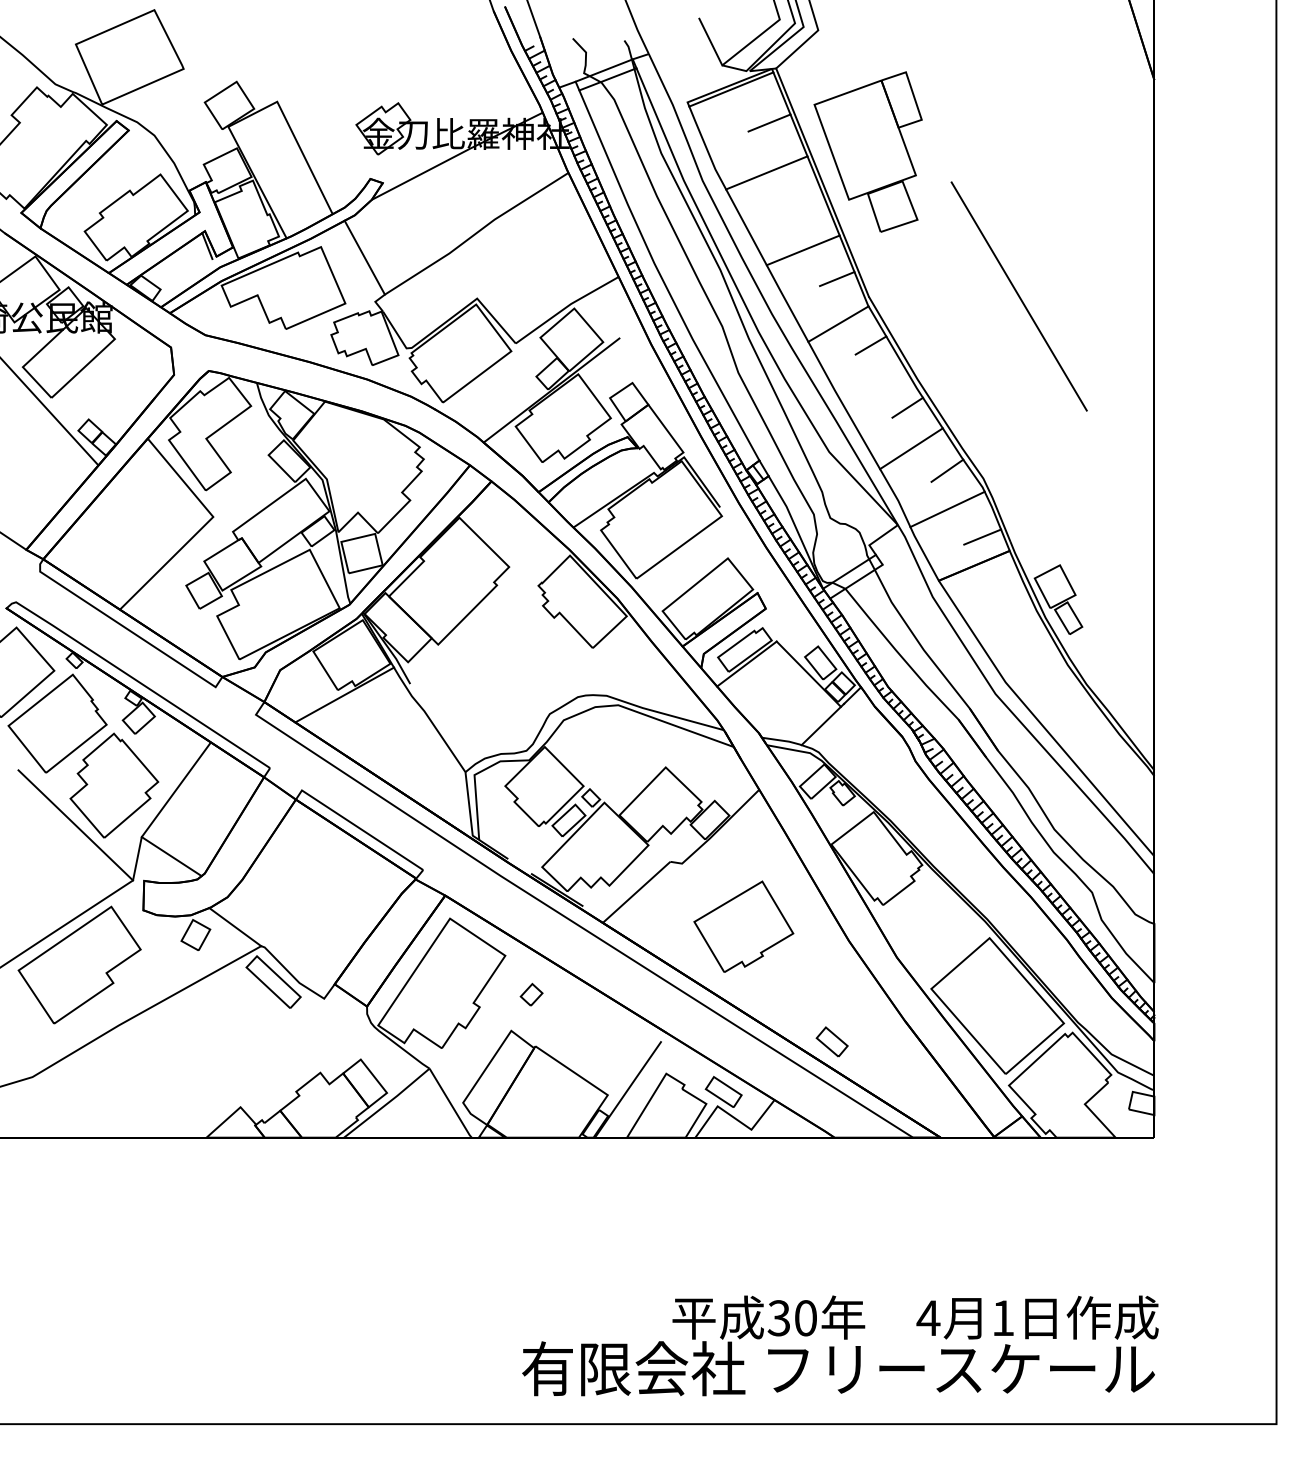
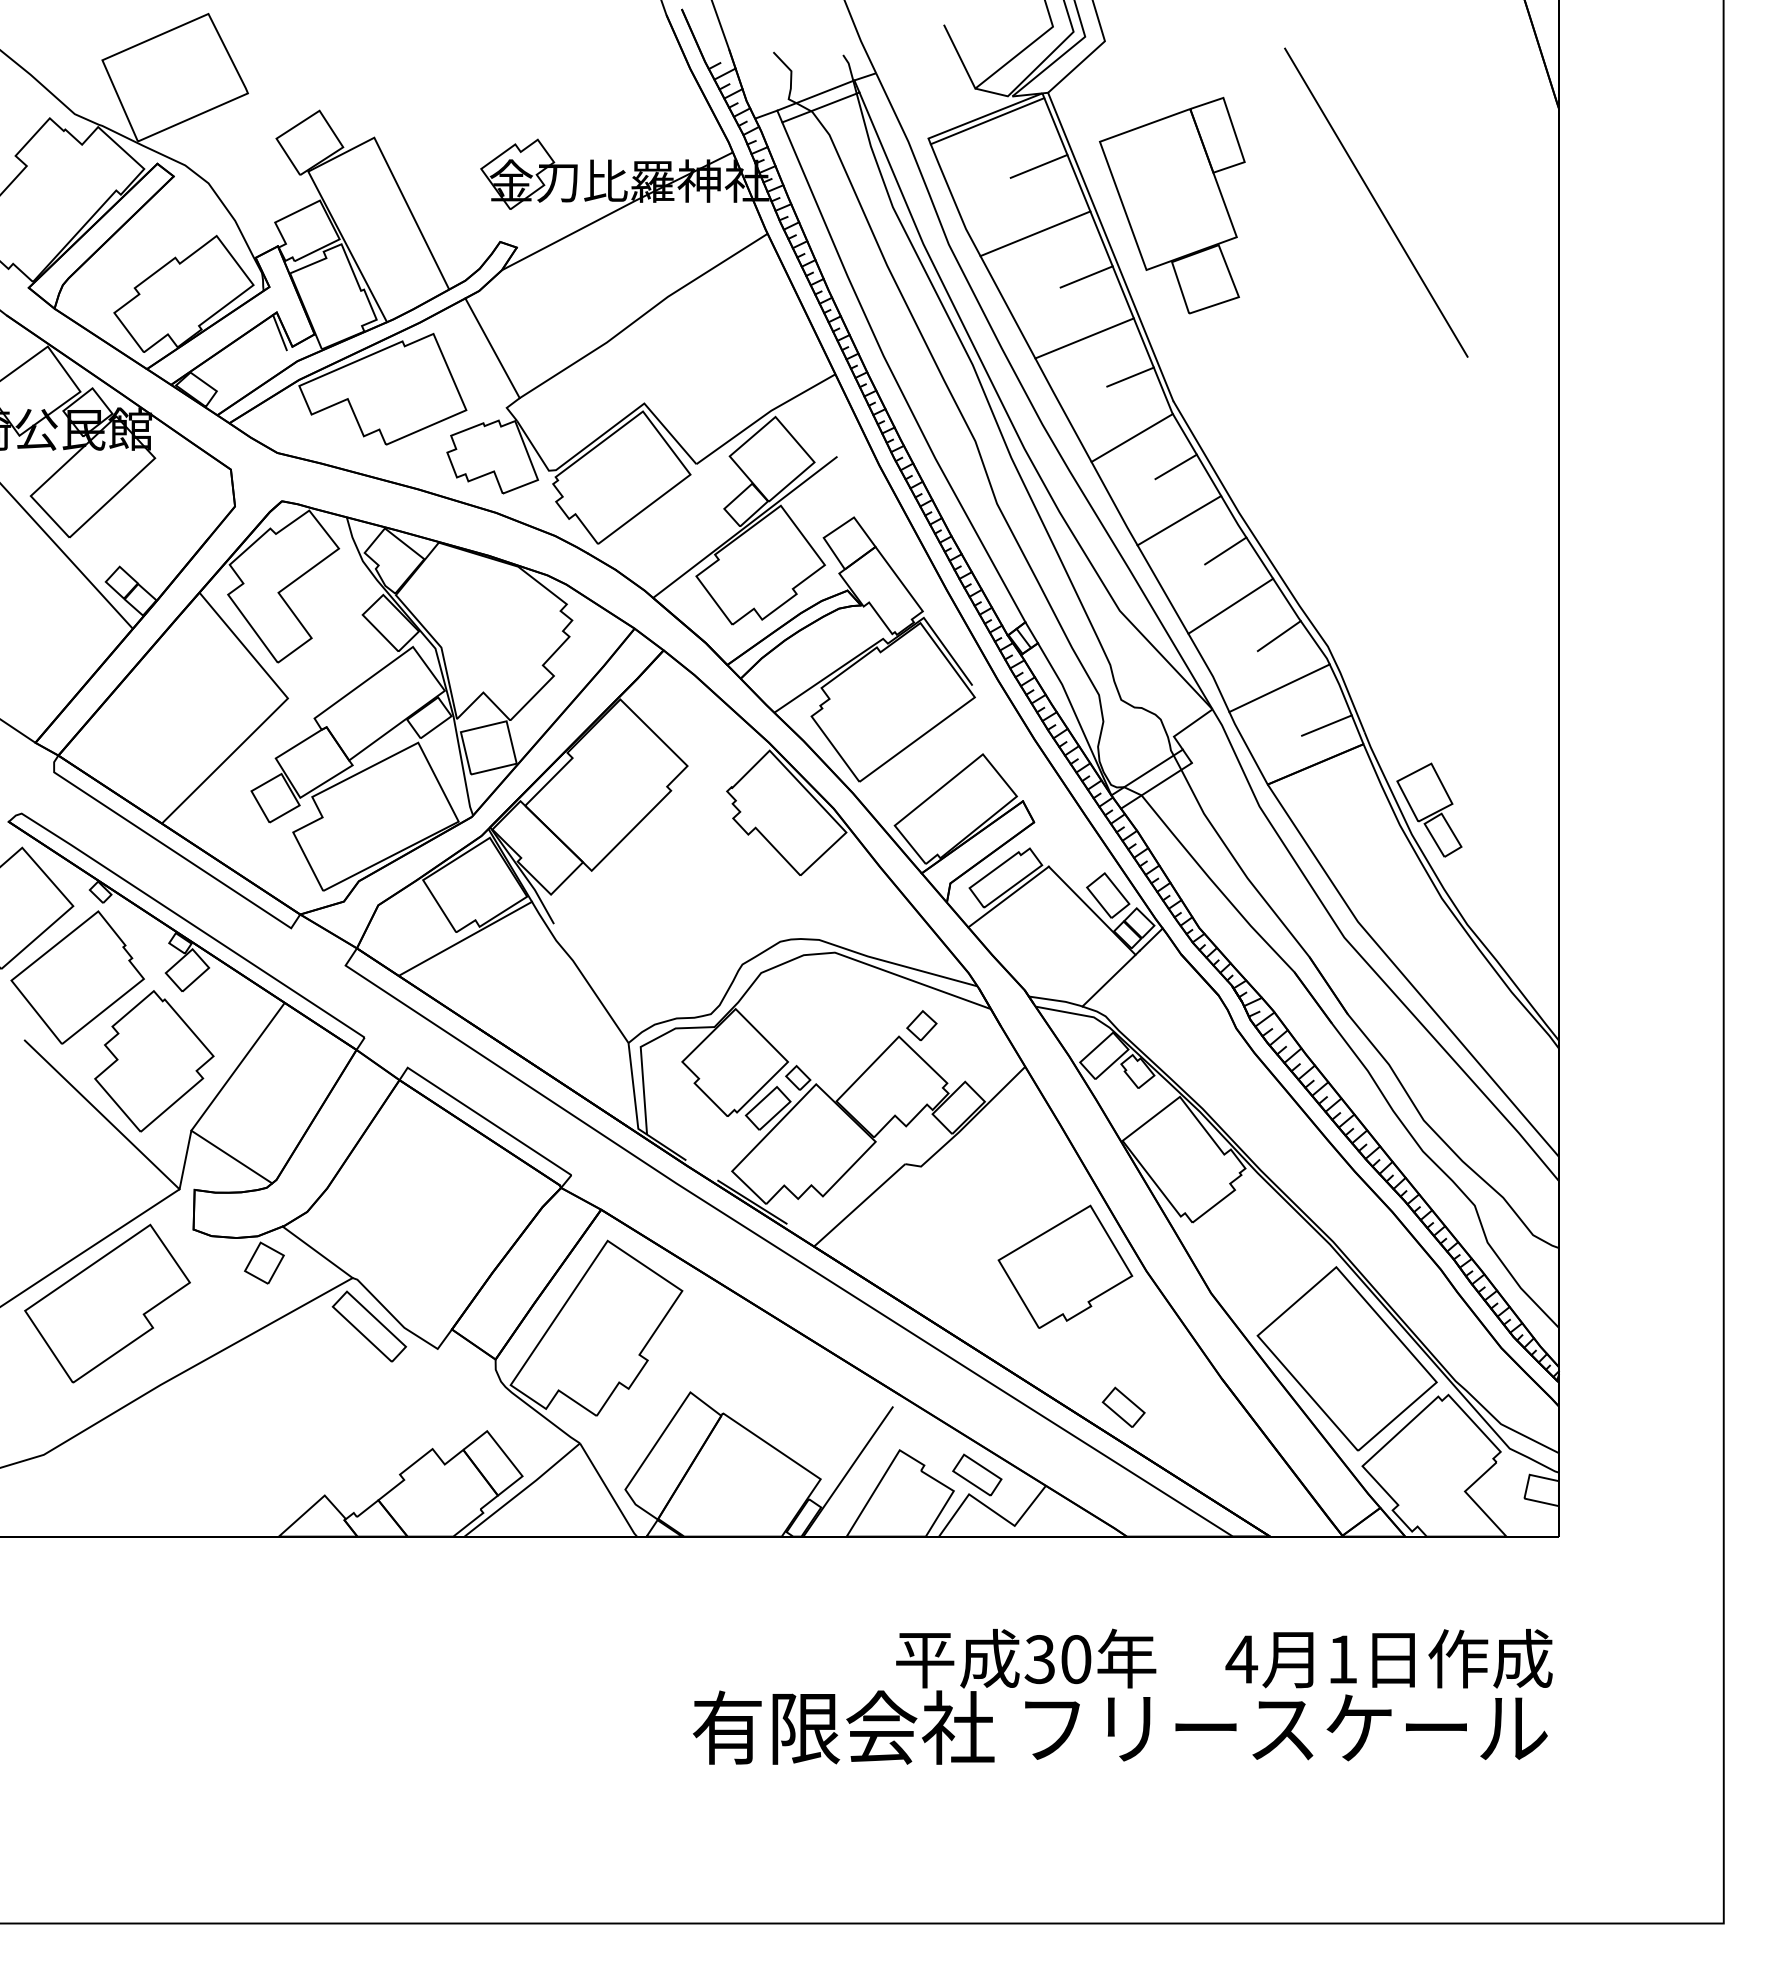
line: (804, 204) -> (1086, 276), added
line: (1019, 296) -> (1376, 202), moved
line: (873, 385) -> (1179, 520), added
part: (743, 926) -> (1065, 1266), moved
part: (531, 994) -> (921, 1025), moved
text: (840, 1345) -> (1122, 1696), moved

